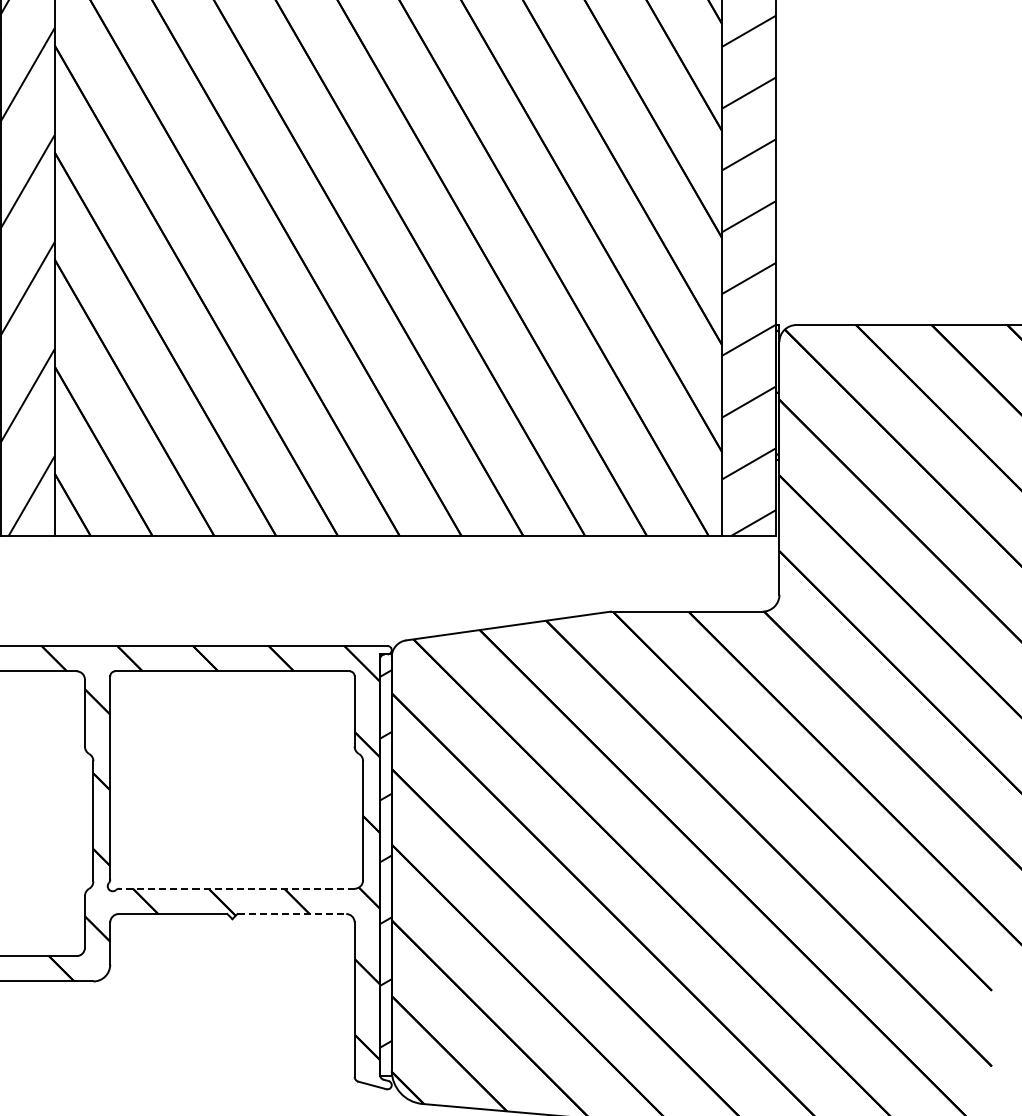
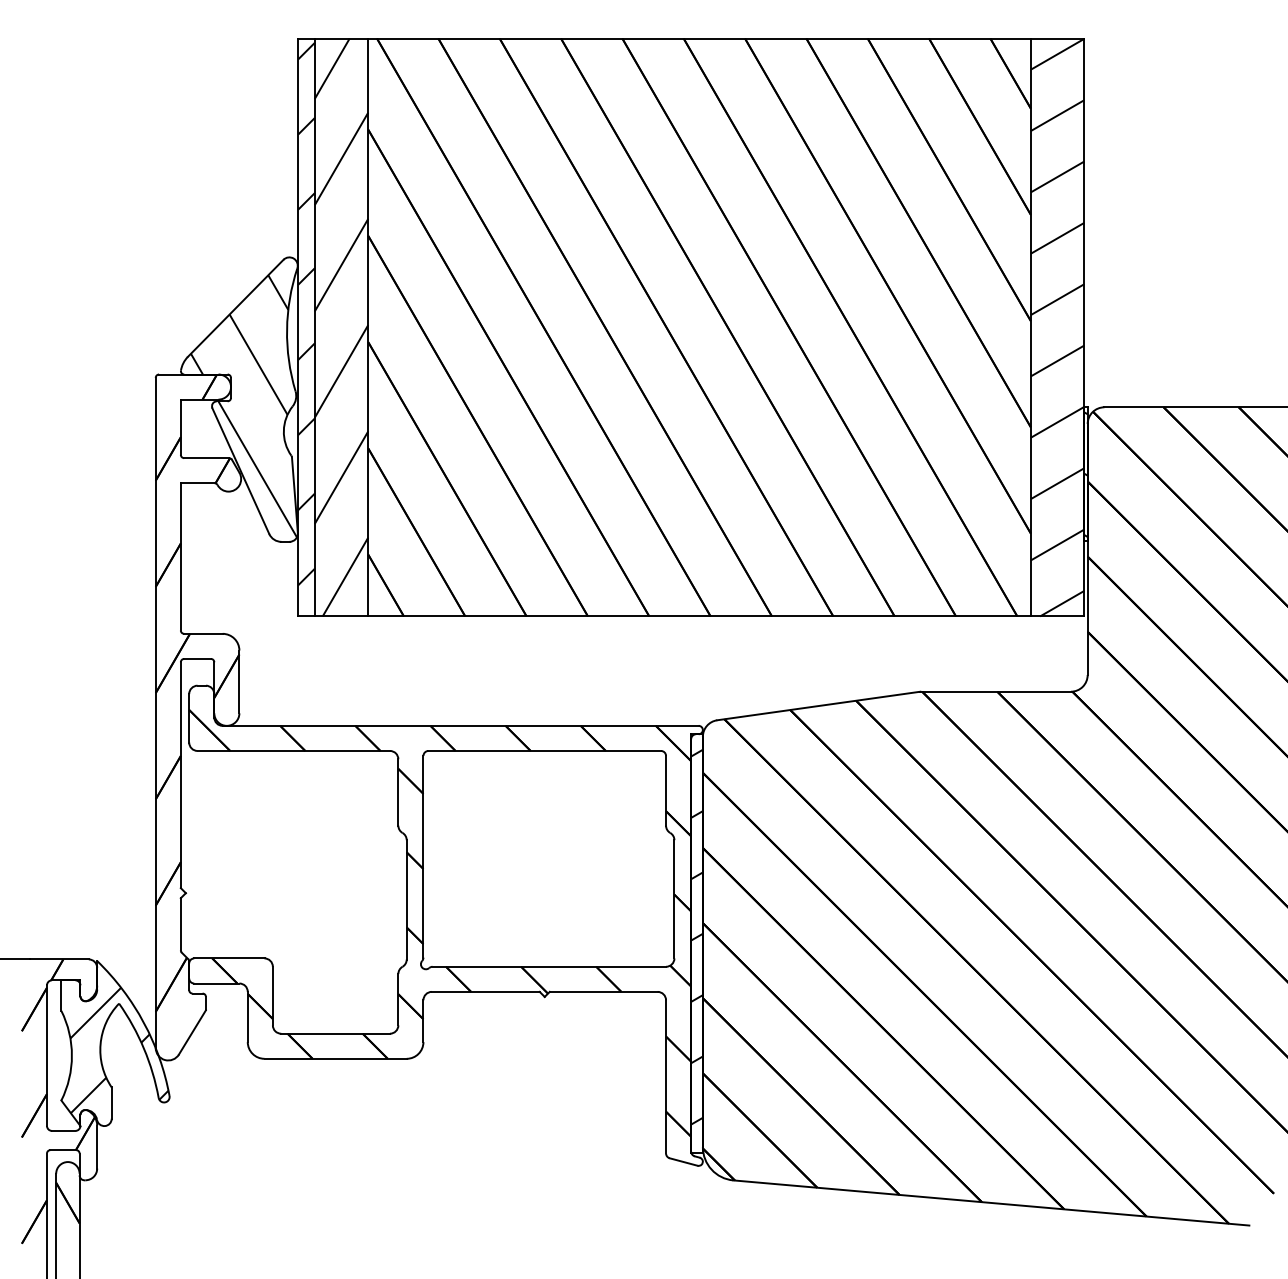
line: (237, 888) -> (549, 966), dashed -> solid
line: (291, 913) -> (603, 991), dashed -> solid

